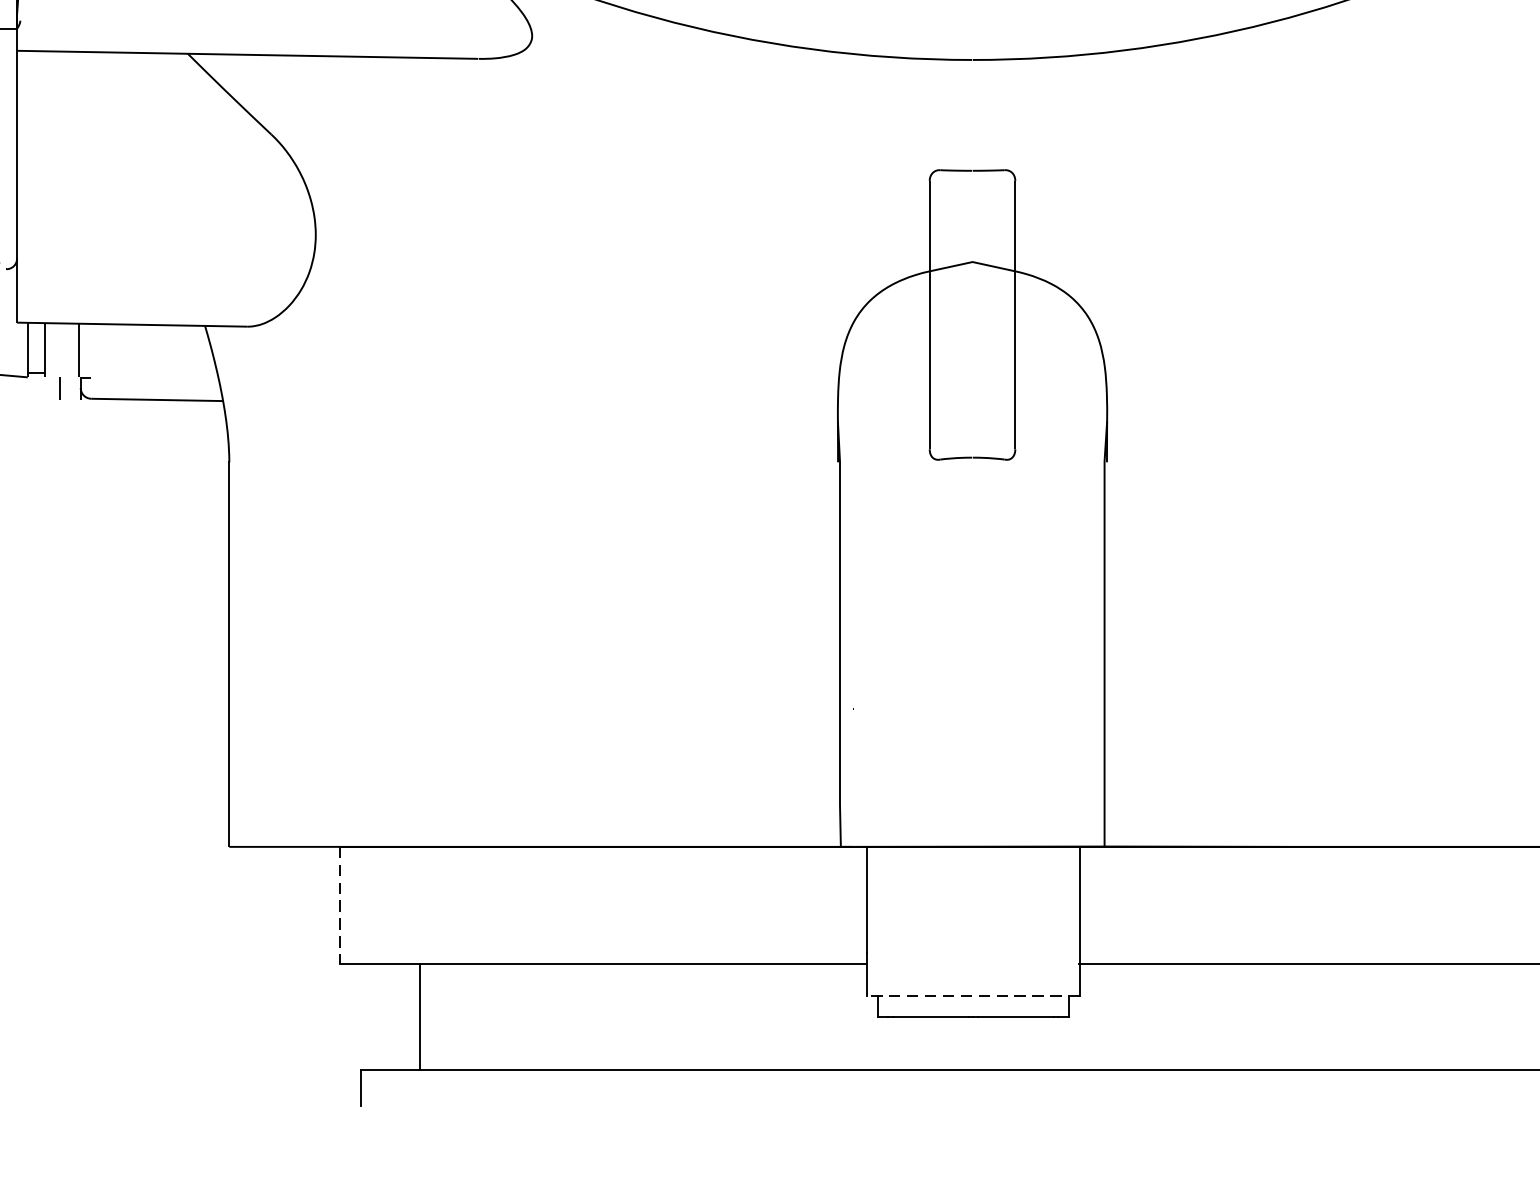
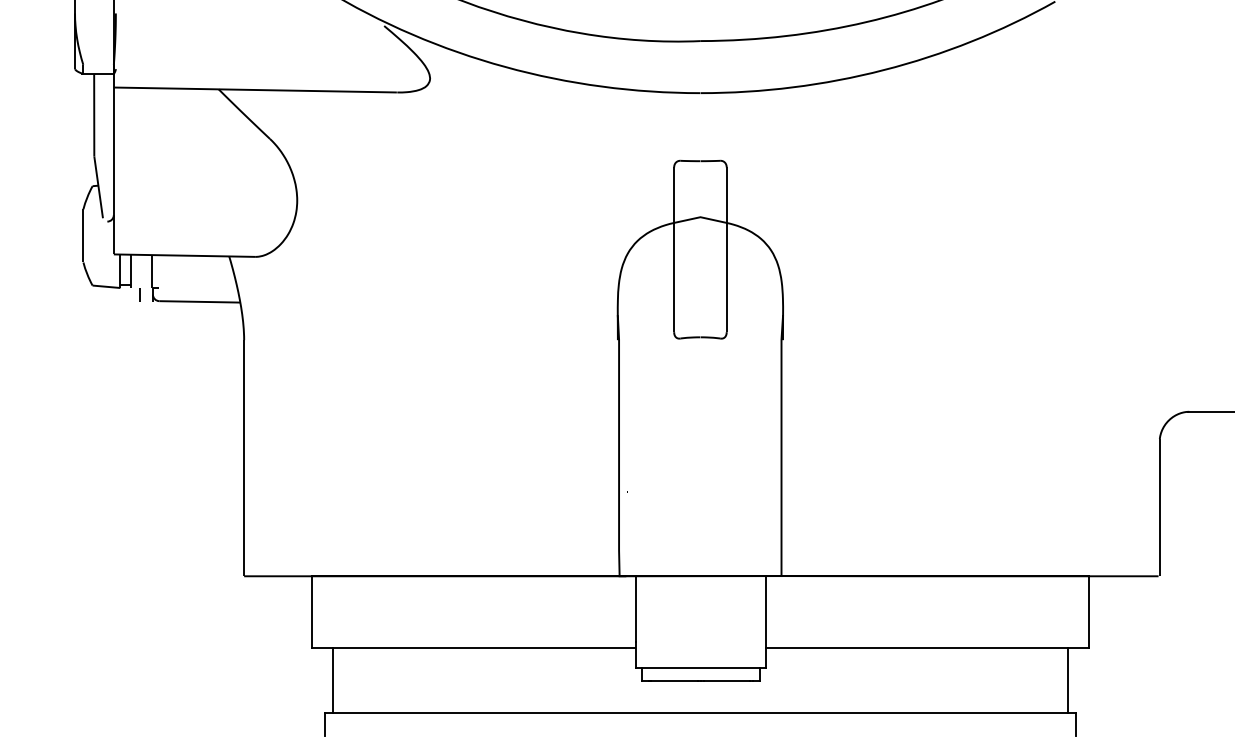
line: (339, 905) -> (311, 612), dashed -> solid
line: (972, 995) -> (700, 667), dashed -> solid
line: (420, 1016) -> (333, 680), moved

